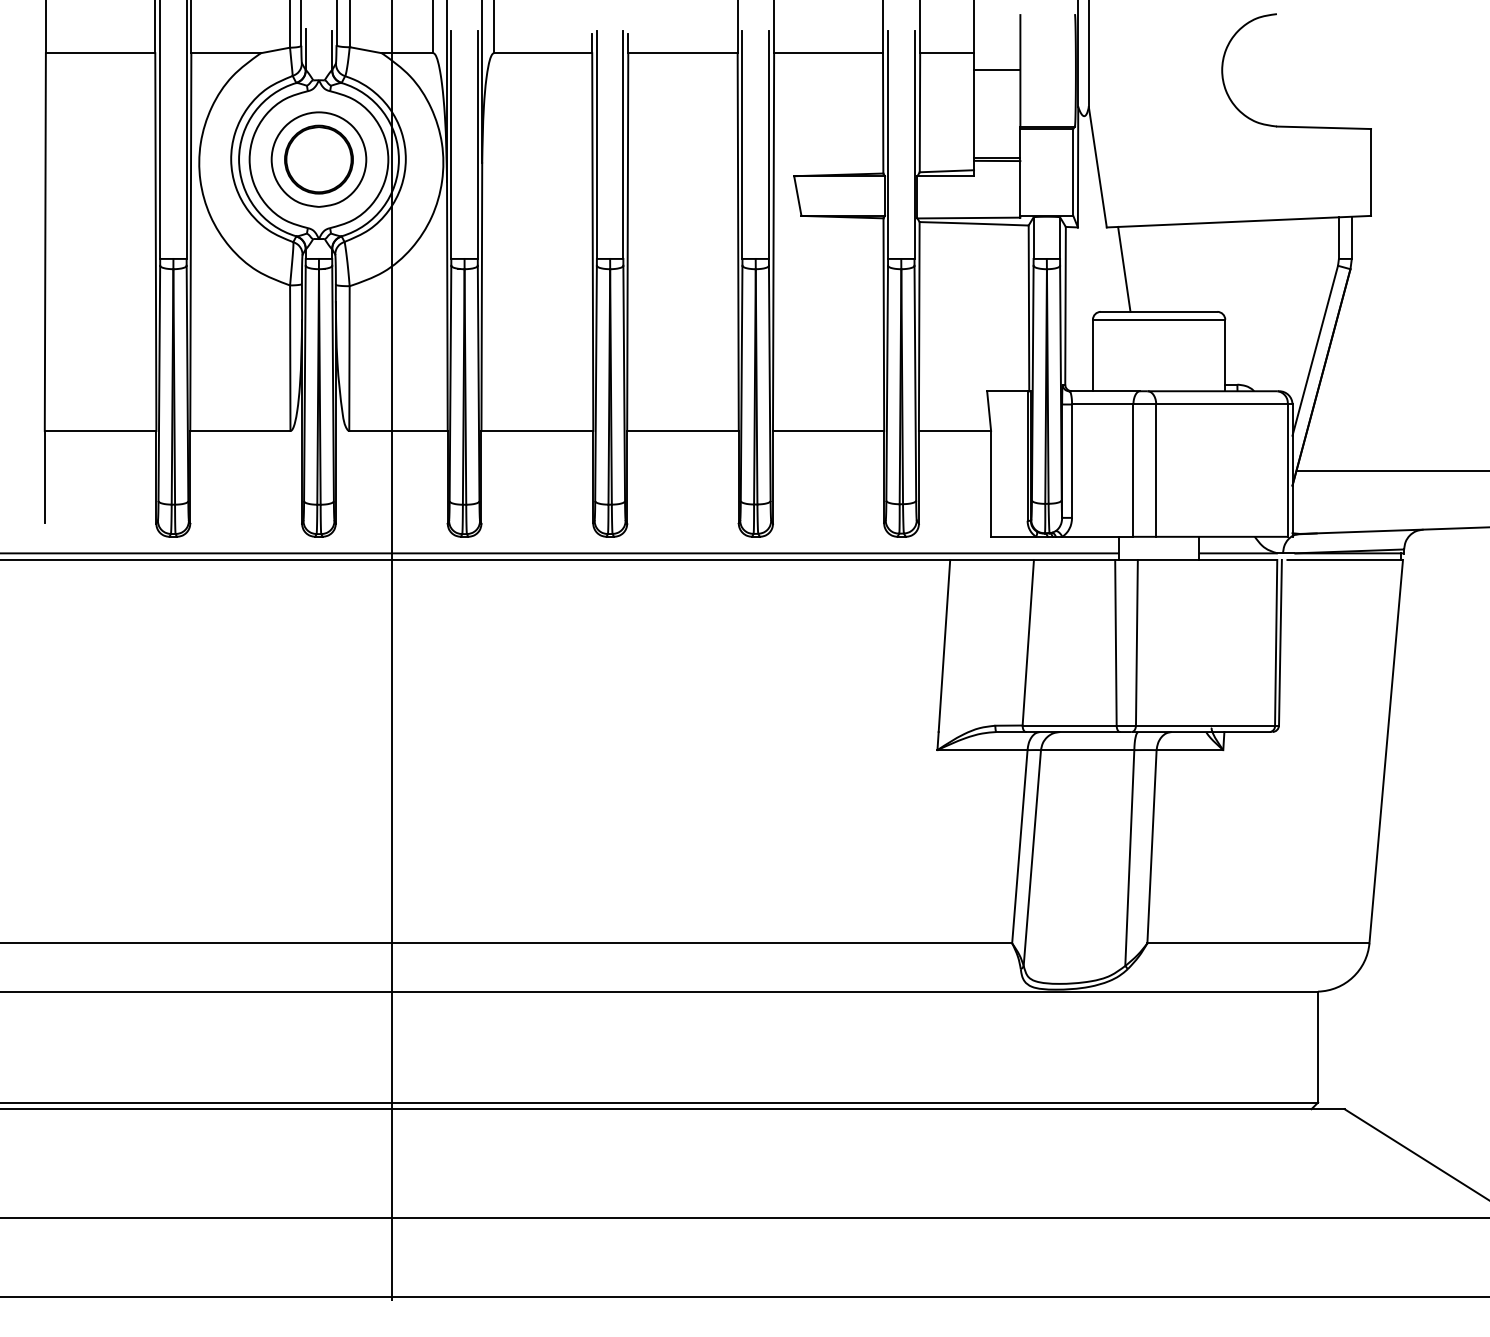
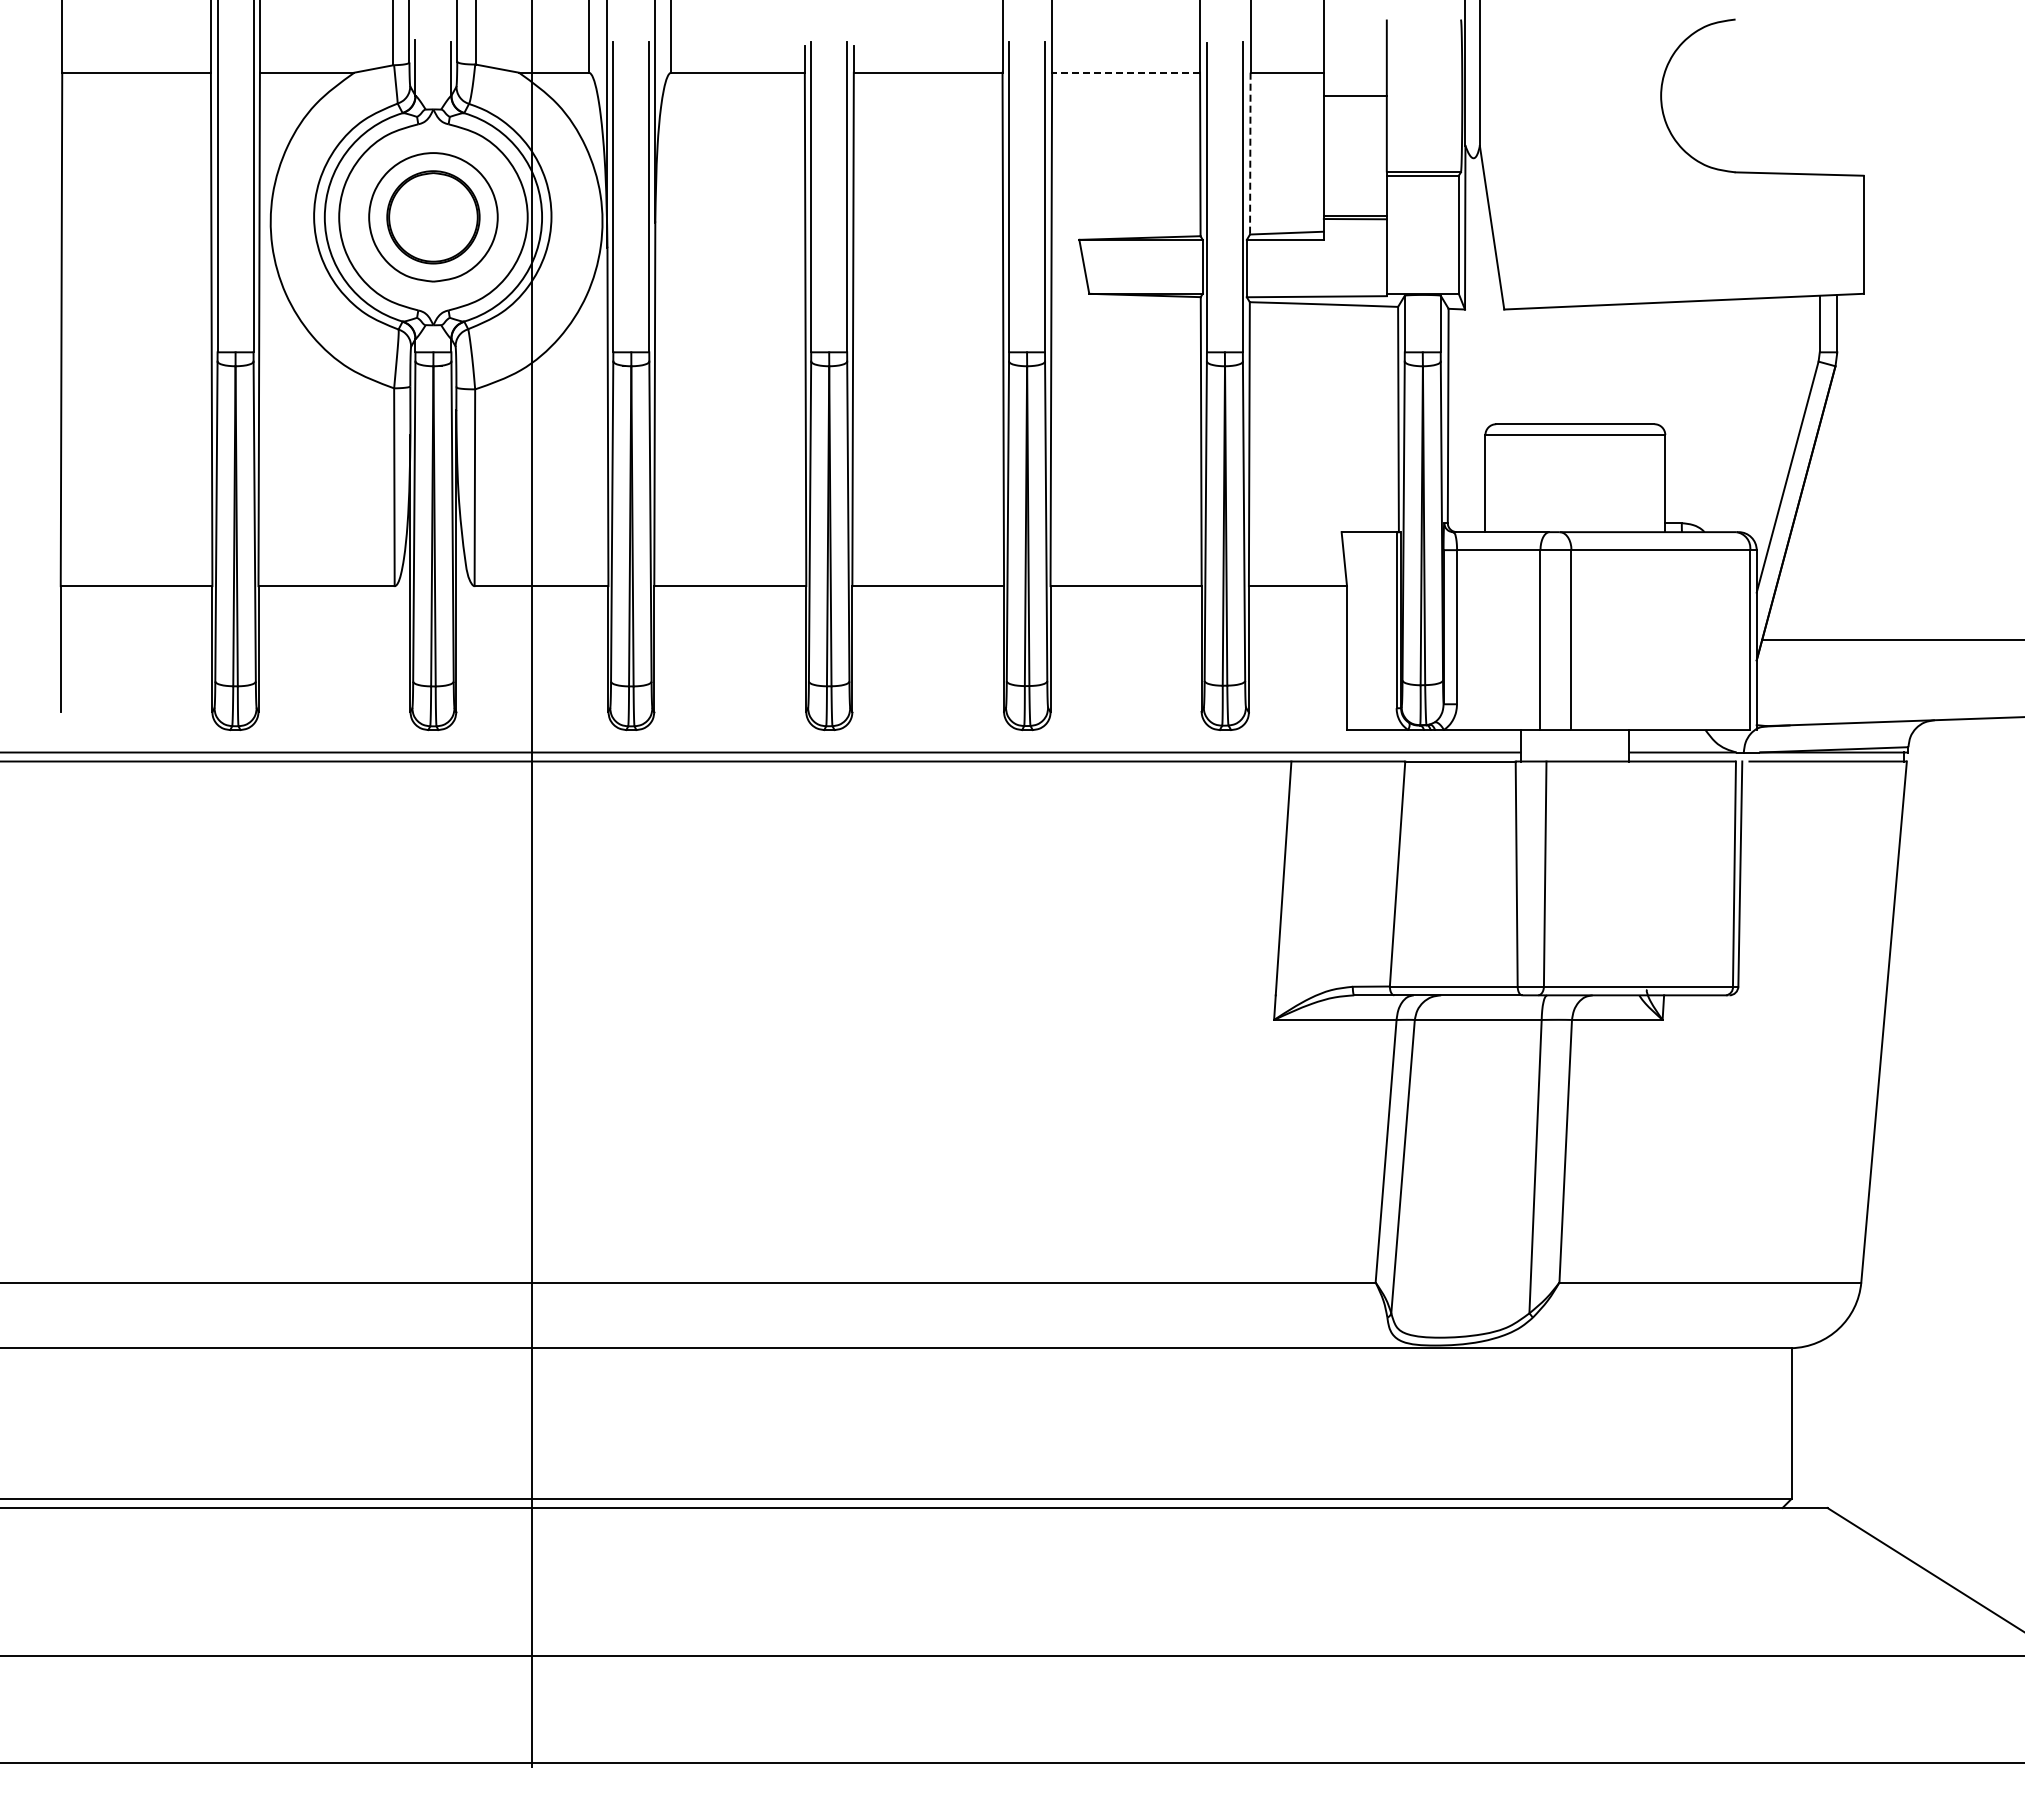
line: (828, 53) -> (1126, 72), solid -> dashed
line: (920, 112) -> (1250, 153), solid -> dashed
line: (1123, 269) -> (1527, 366), removed

